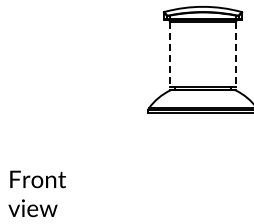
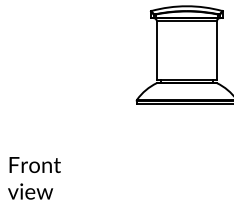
line: (170, 54) -> (157, 50), dashed -> solid
line: (235, 54) -> (216, 50), dashed -> solid

